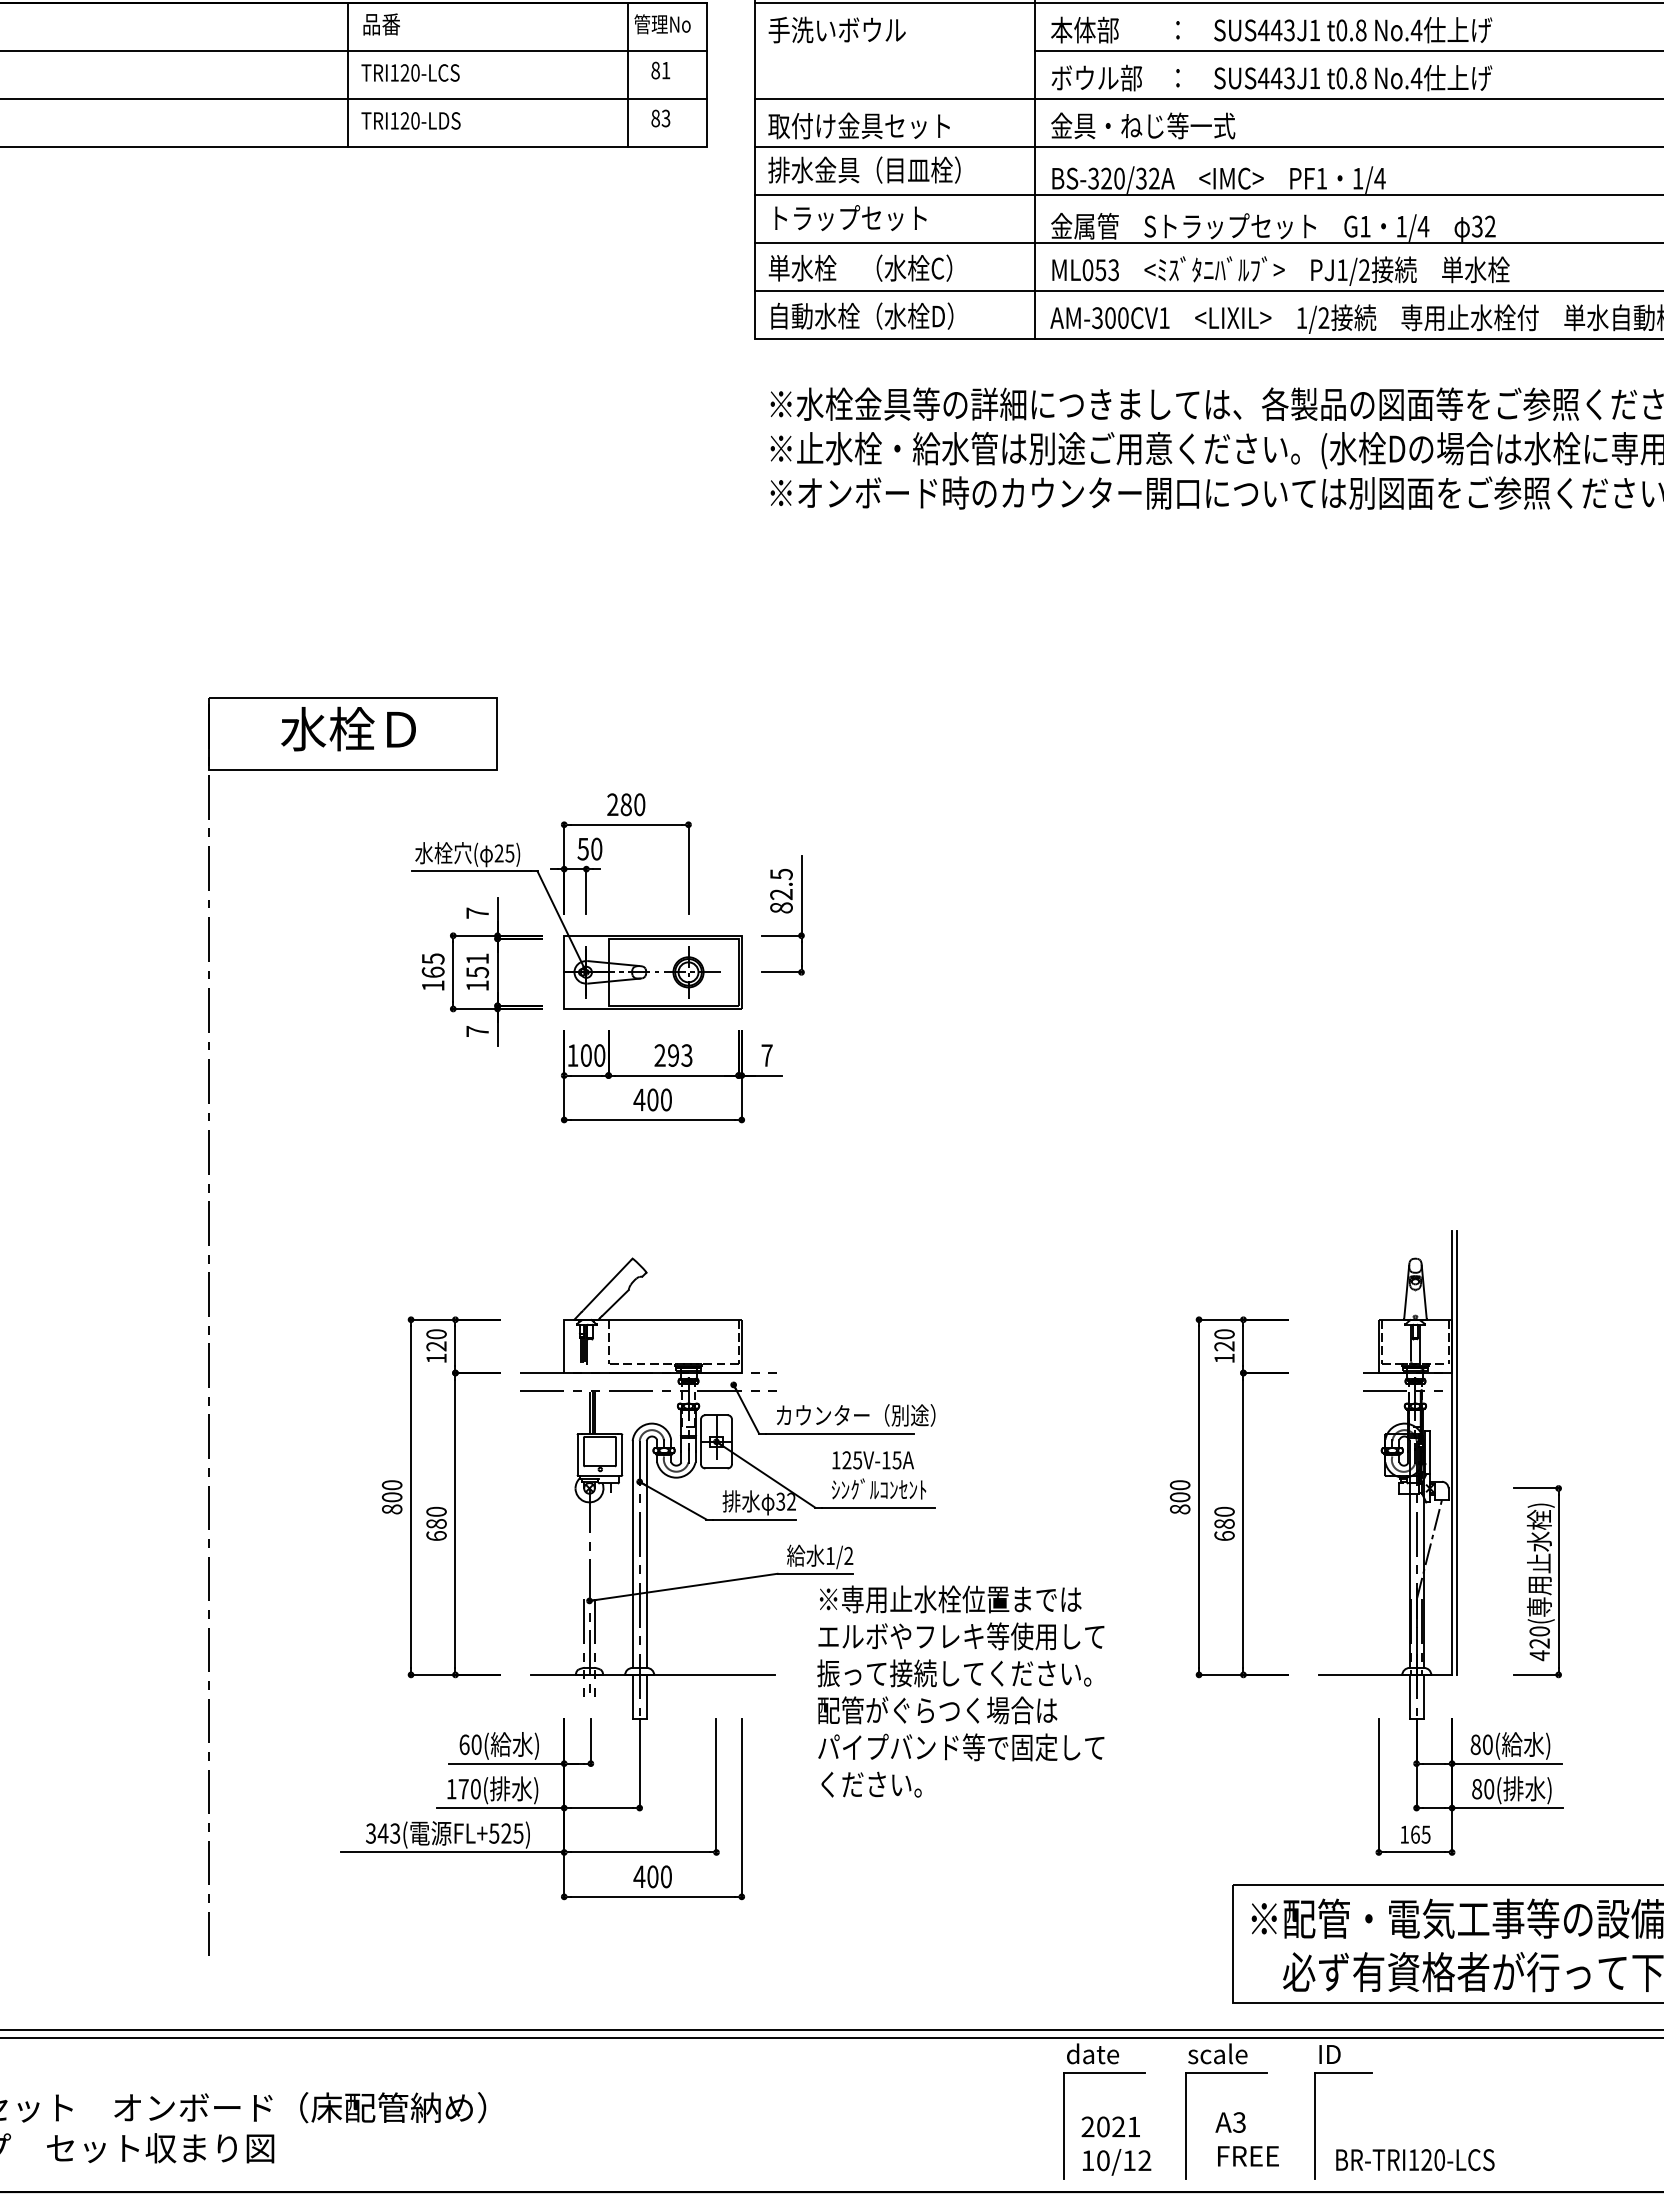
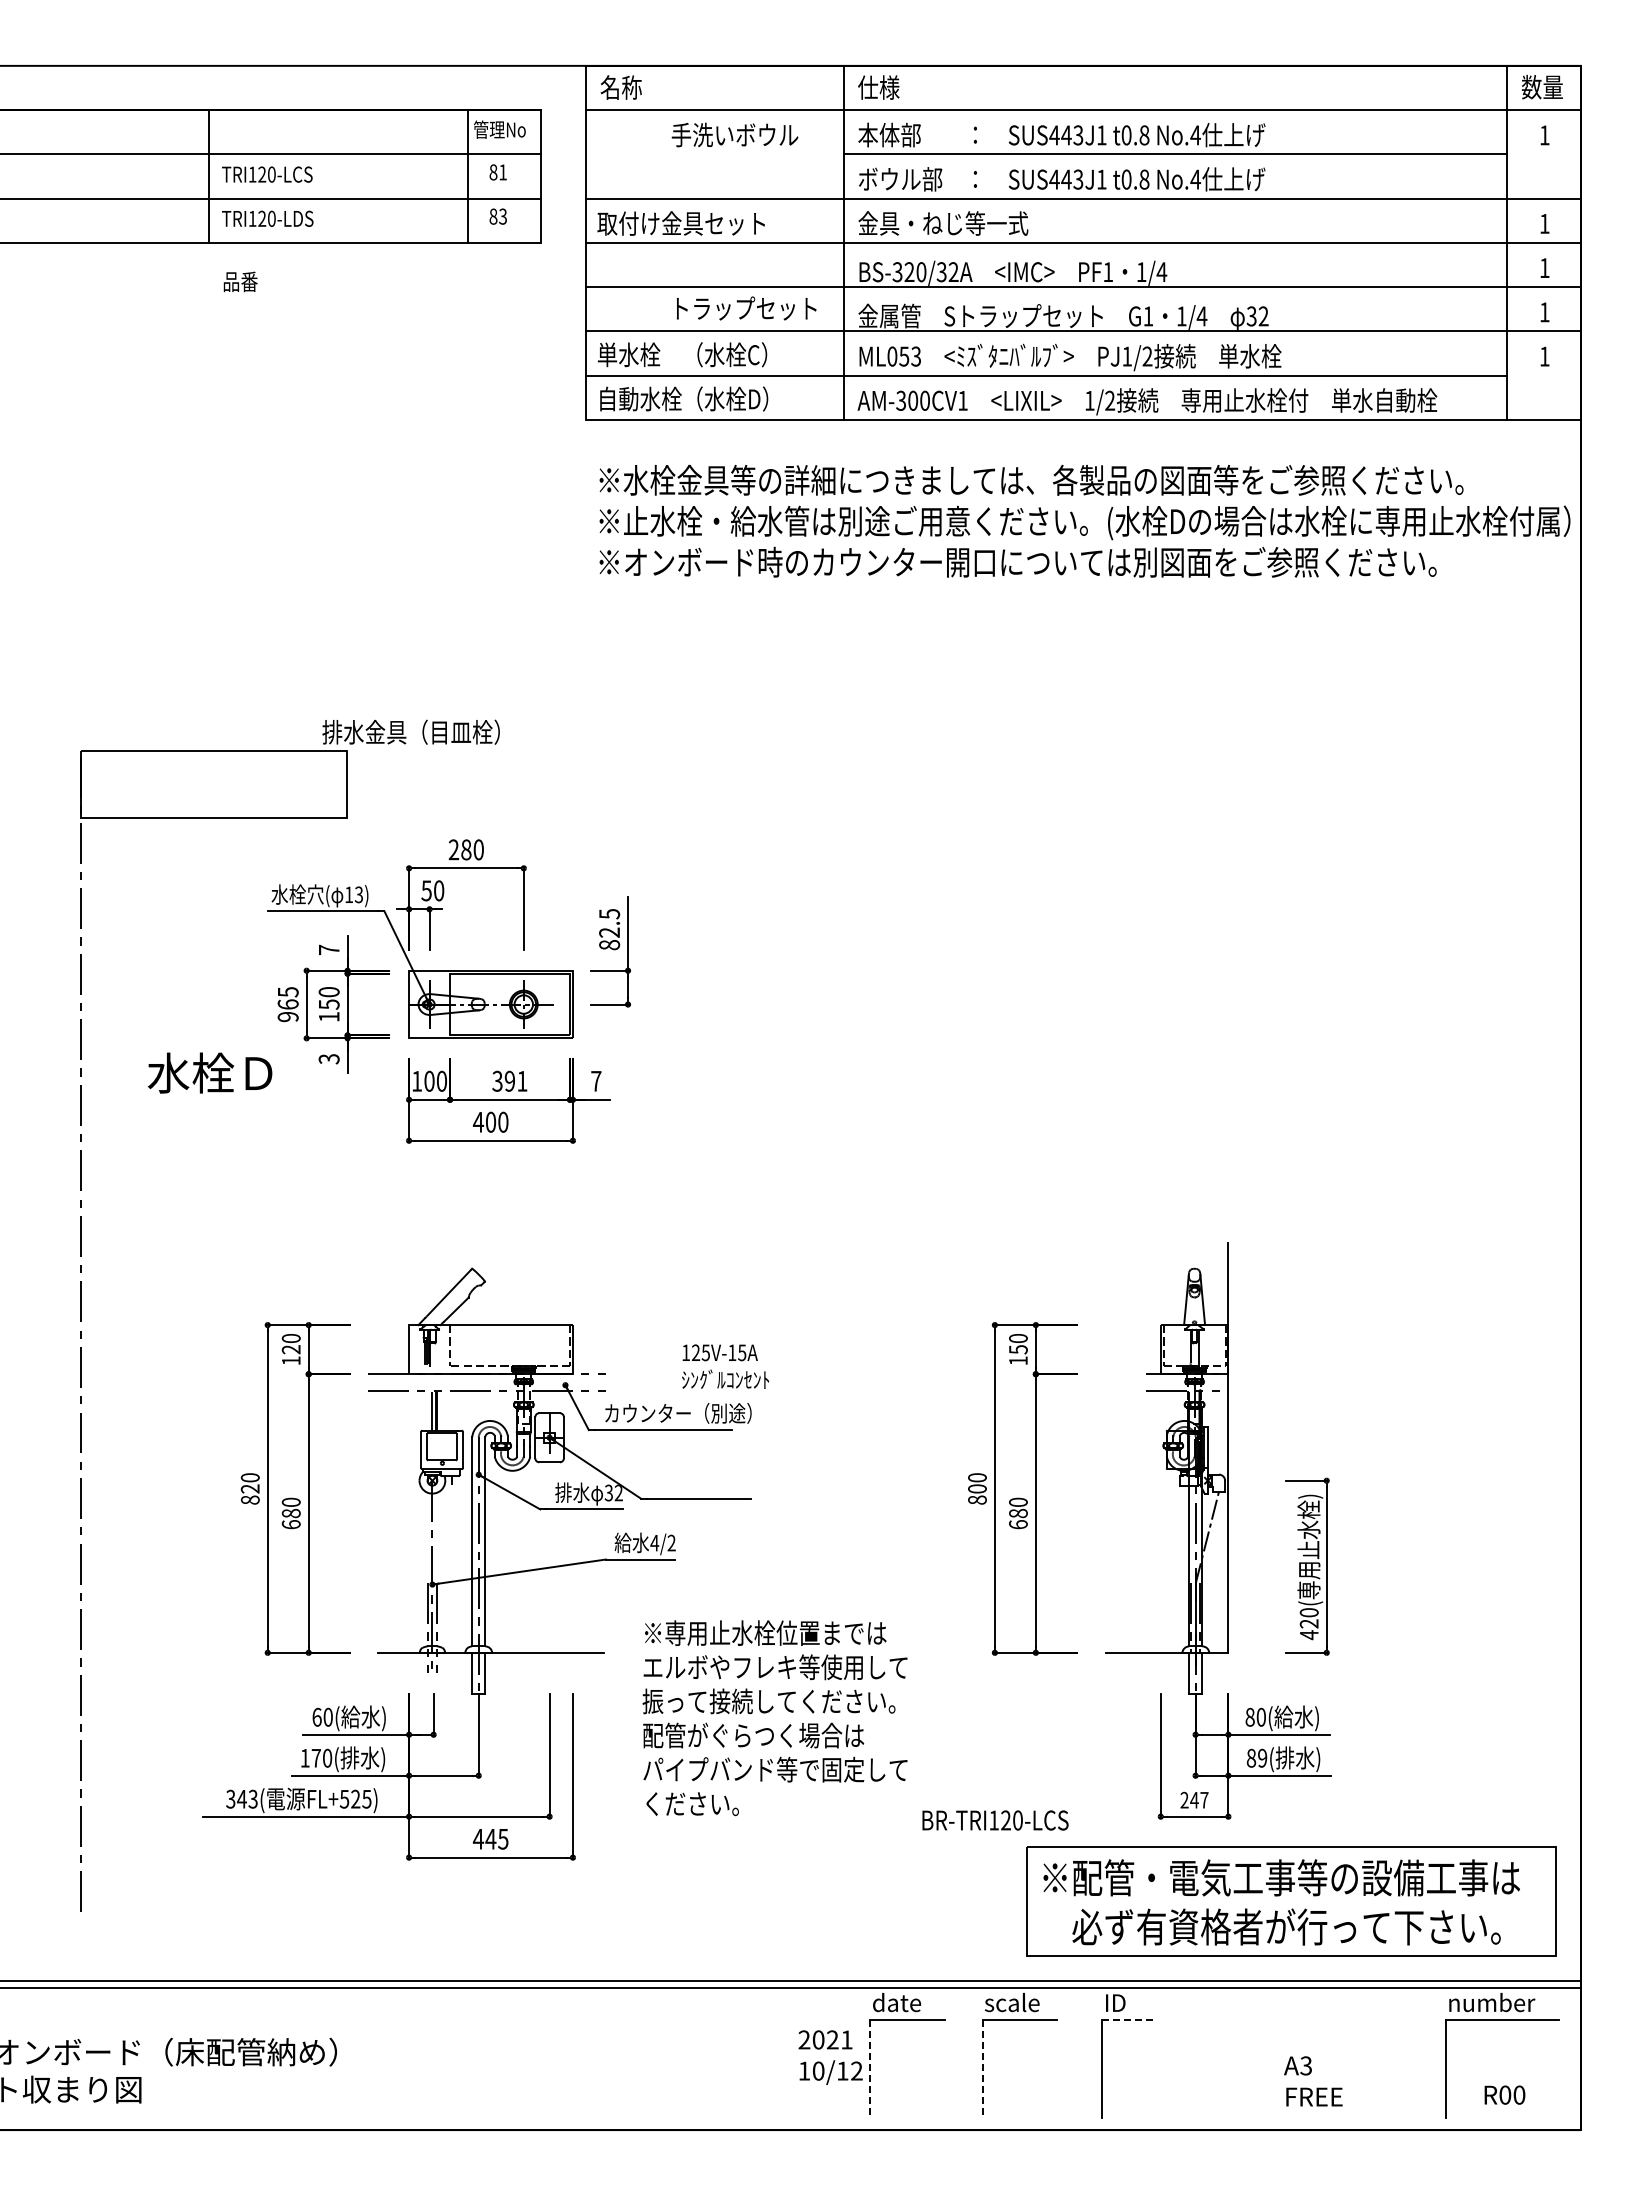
text: (381, 24) -> (240, 281), moved
text: (836, 29) -> (734, 134), moved
text: (863, 169) -> (410, 731), moved
text: (850, 218) -> (746, 308), moved
text: (347, 728) -> (209, 1072), moved
text: (503, 853) -> (353, 894), 25) -> 13)
text: (476, 959) -> (328, 992), 151 -> 150
text: (432, 986) -> (287, 1017), 165 -> 965
text: (476, 1031) -> (328, 1059), 7 -> 3
text: (673, 1054) -> (509, 1080), 293 -> 391
text: (1224, 1346) -> (1018, 1349), 120 -> 150
line: (1457, 1452) -> (1233, 1447), removed
text: (878, 1475) -> (725, 1366), moved
text: (392, 1496) -> (250, 1488), 800 -> 820
text: (830, 1556) -> (654, 1543), 1/2 -> 4/2
text: (960, 1691) -> (774, 1718), moved
text: (1489, 1789) -> (1262, 1758), 80( -> 89(
text: (1415, 1833) -> (1194, 1799), 165 -> 247
text: (658, 1876) -> (496, 1838), 400 -> 445
line: (1343, 2073) -> (1128, 2020), solid -> dashed
line: (1064, 2125) -> (870, 2068), solid -> dashed
line: (1185, 2125) -> (982, 2068), solid -> dashed
text: (1247, 2139) -> (1313, 2081), moved
text: (1116, 2145) -> (830, 2057), moved
text: (1415, 2160) -> (995, 1820), moved

